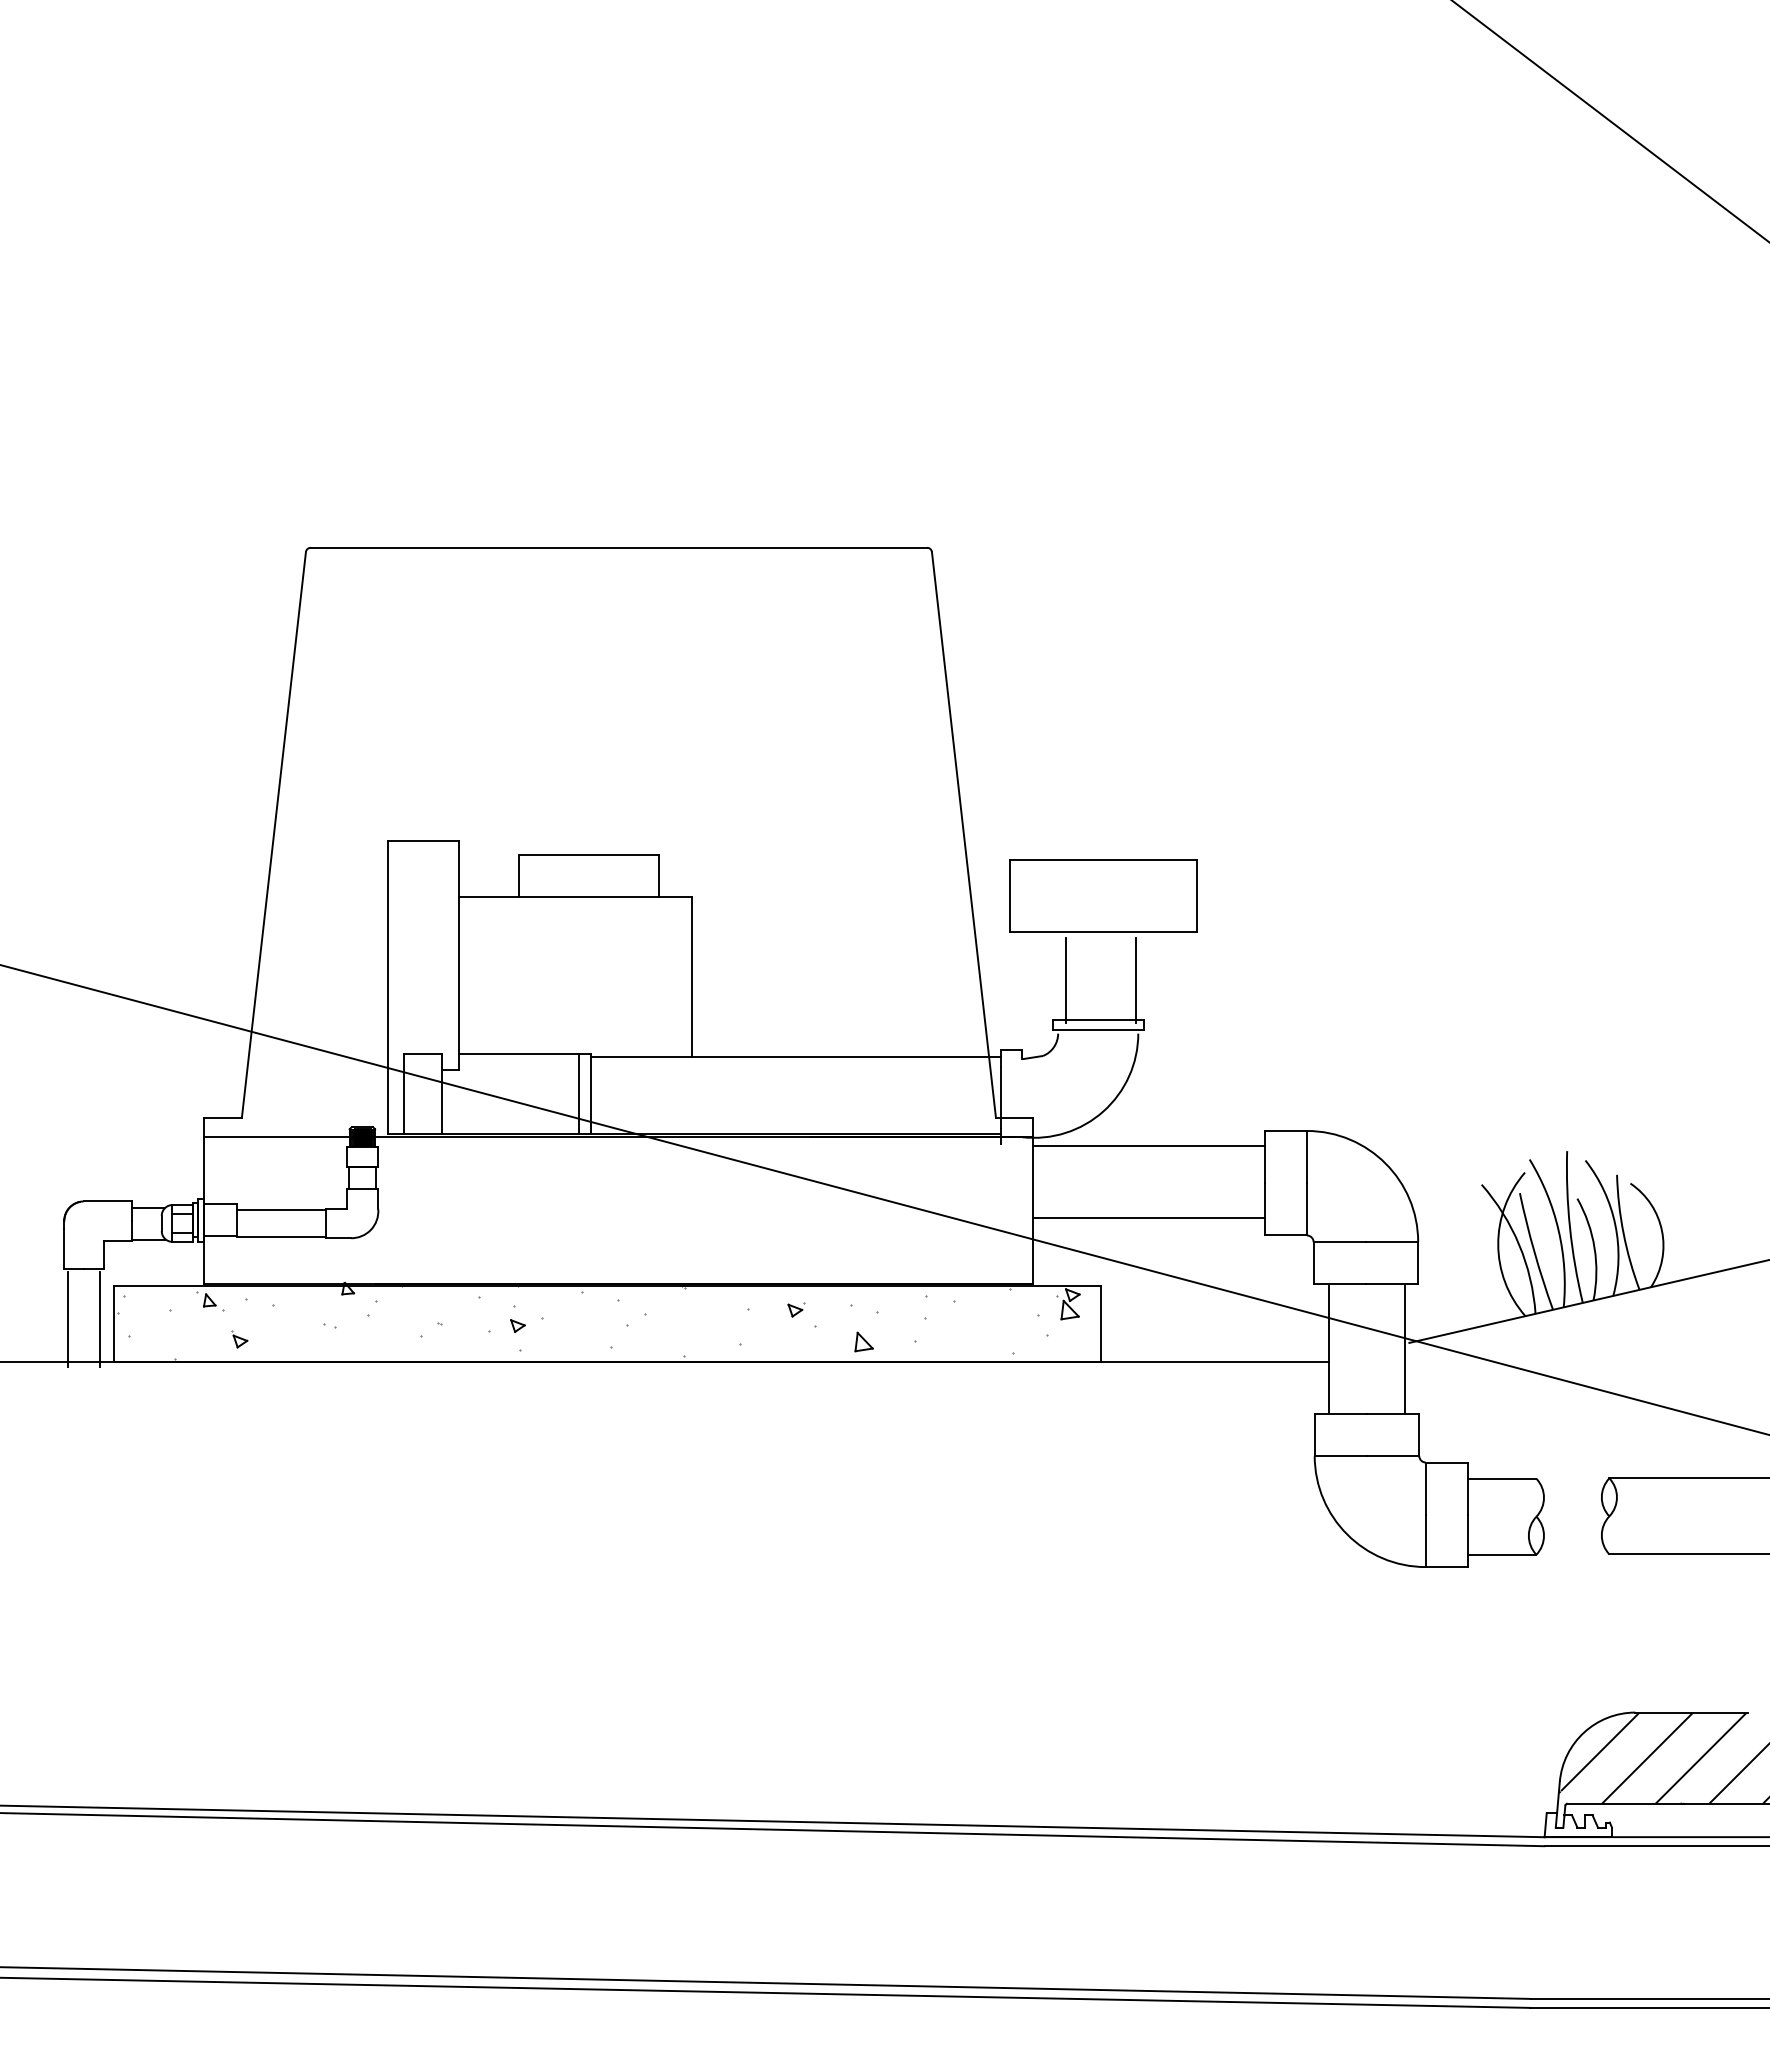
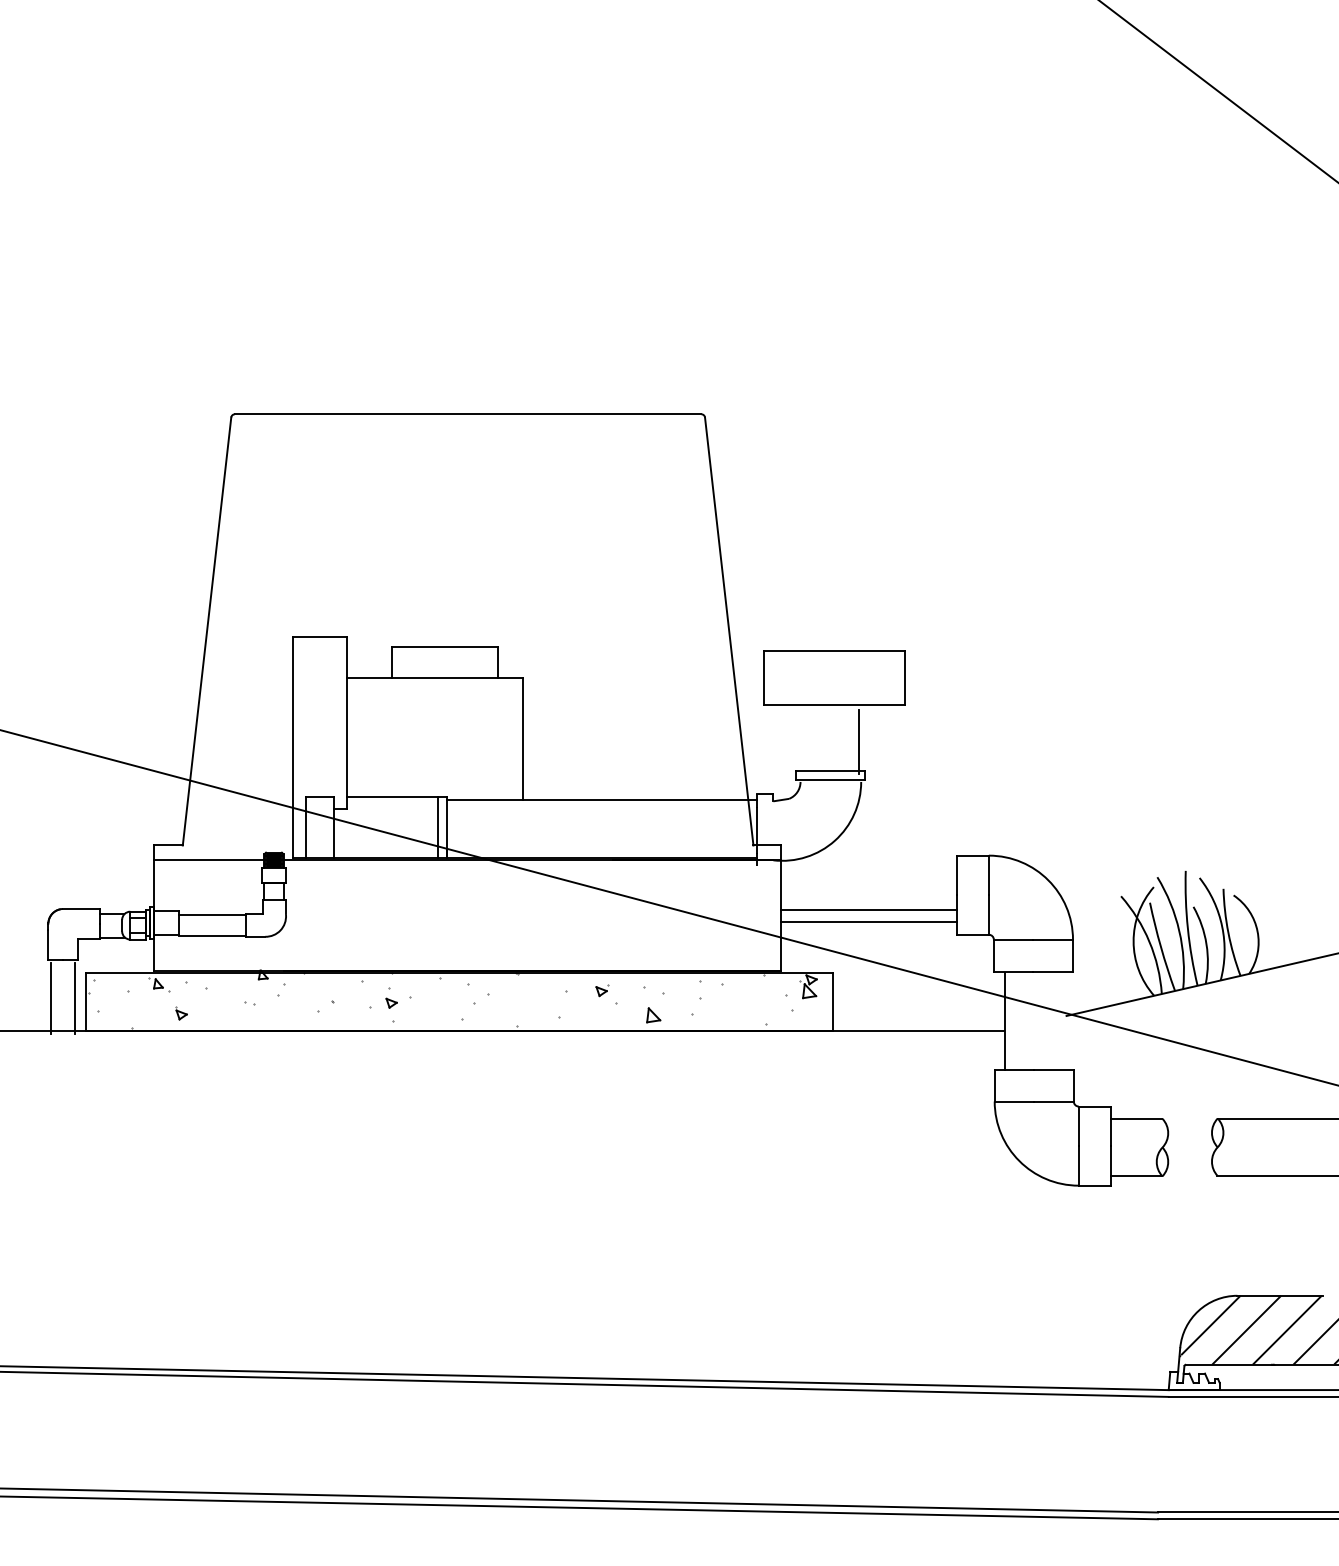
line: (1066, 980) -> (806, 741), removed
line: (1148, 1146) -> (868, 909), moved
line: (1404, 1349) -> (1062, 1021), removed

